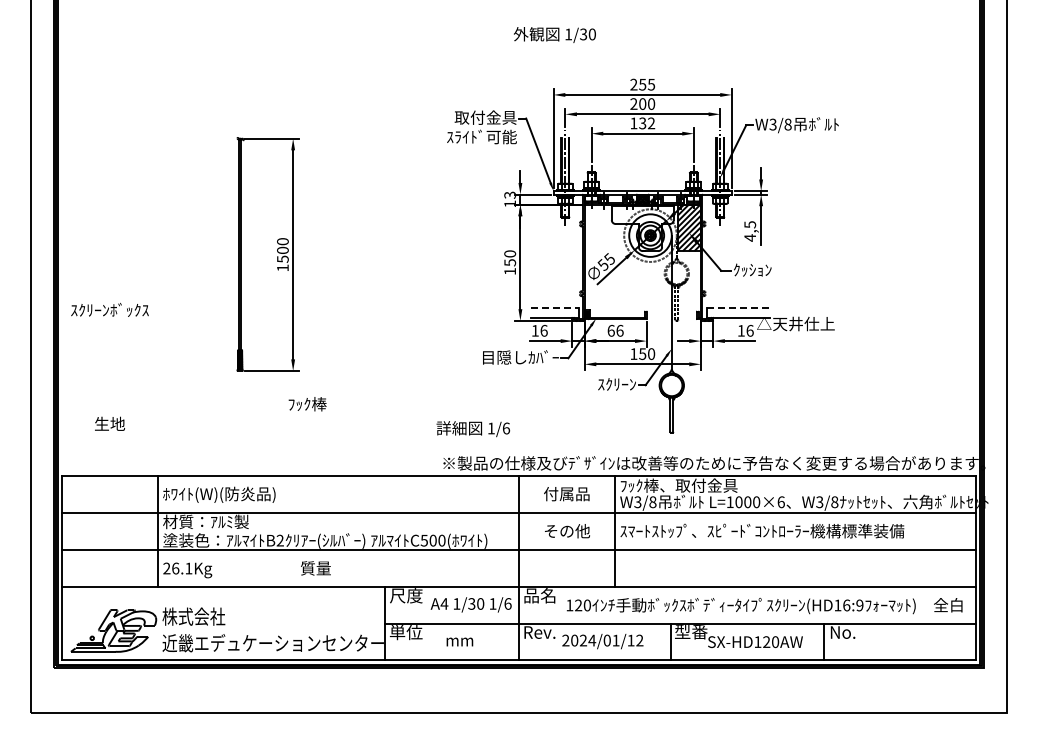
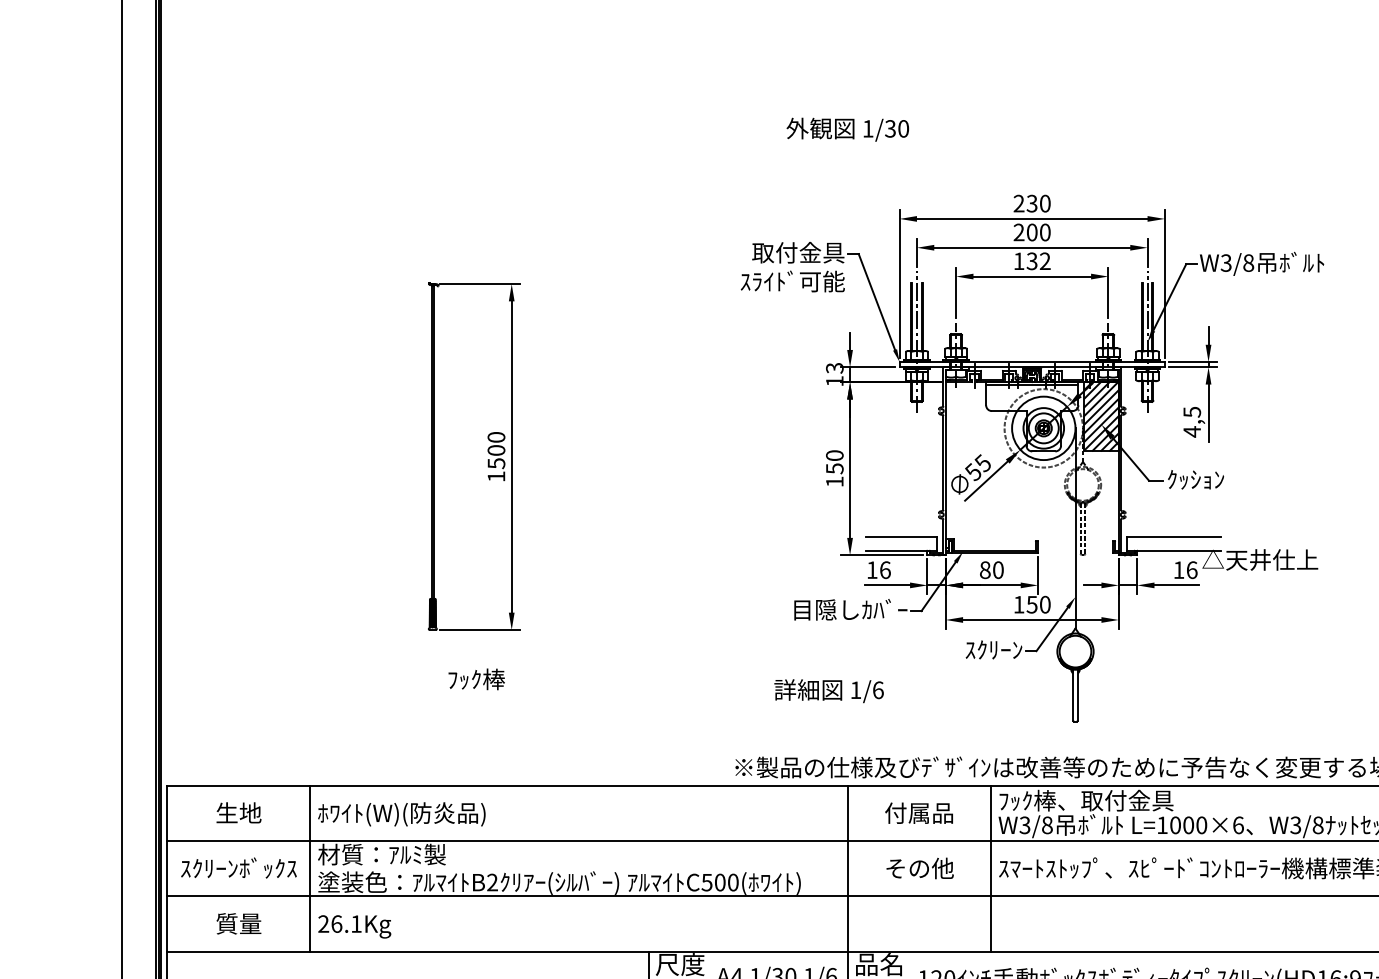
text: (554, 34) -> (847, 128), moved
text: (647, 84) -> (1039, 203), 255 -> 230
line: (555, 308) -> (902, 536), dashed -> solid
line: (738, 308) -> (1174, 536), dashed -> solid
text: (109, 309) -> (238, 867), moved
text: (615, 330) -> (991, 569), 66 -> 80
text: (307, 404) -> (476, 679), moved
text: (109, 423) -> (238, 812), moved
text: (473, 429) -> (829, 691), moved
text: (315, 568) -> (238, 923), moved

